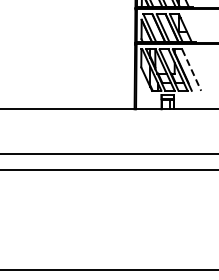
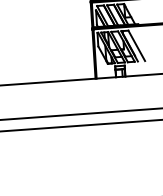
line: (191, 70) -> (136, 46), dashed -> solid

